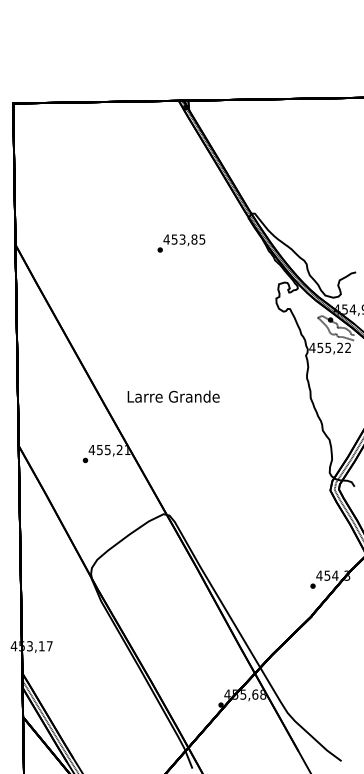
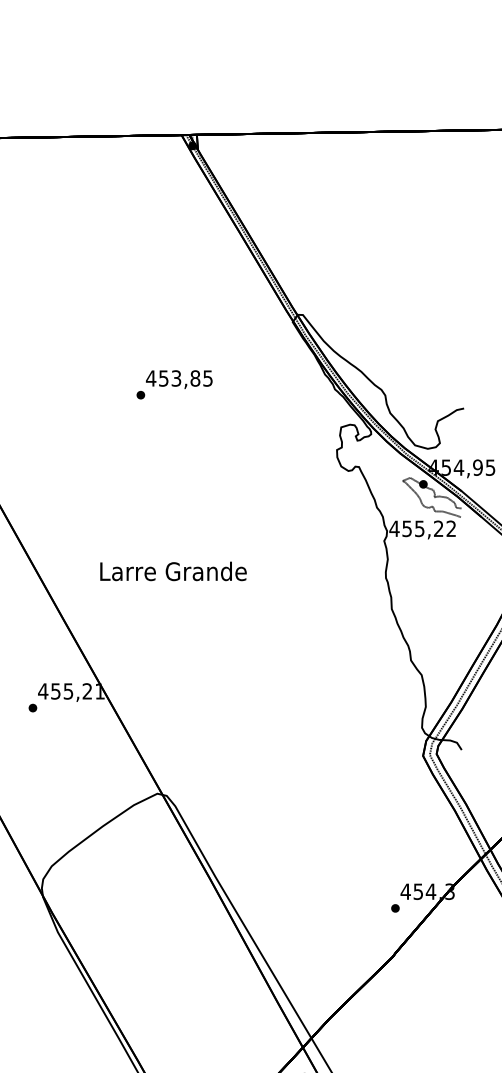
text: (181, 243) -> (174, 384), moved
text: (173, 396) -> (173, 571), moved

